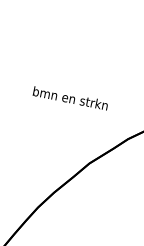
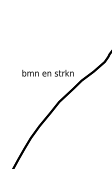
text: (69, 98) -> (47, 73), moved

